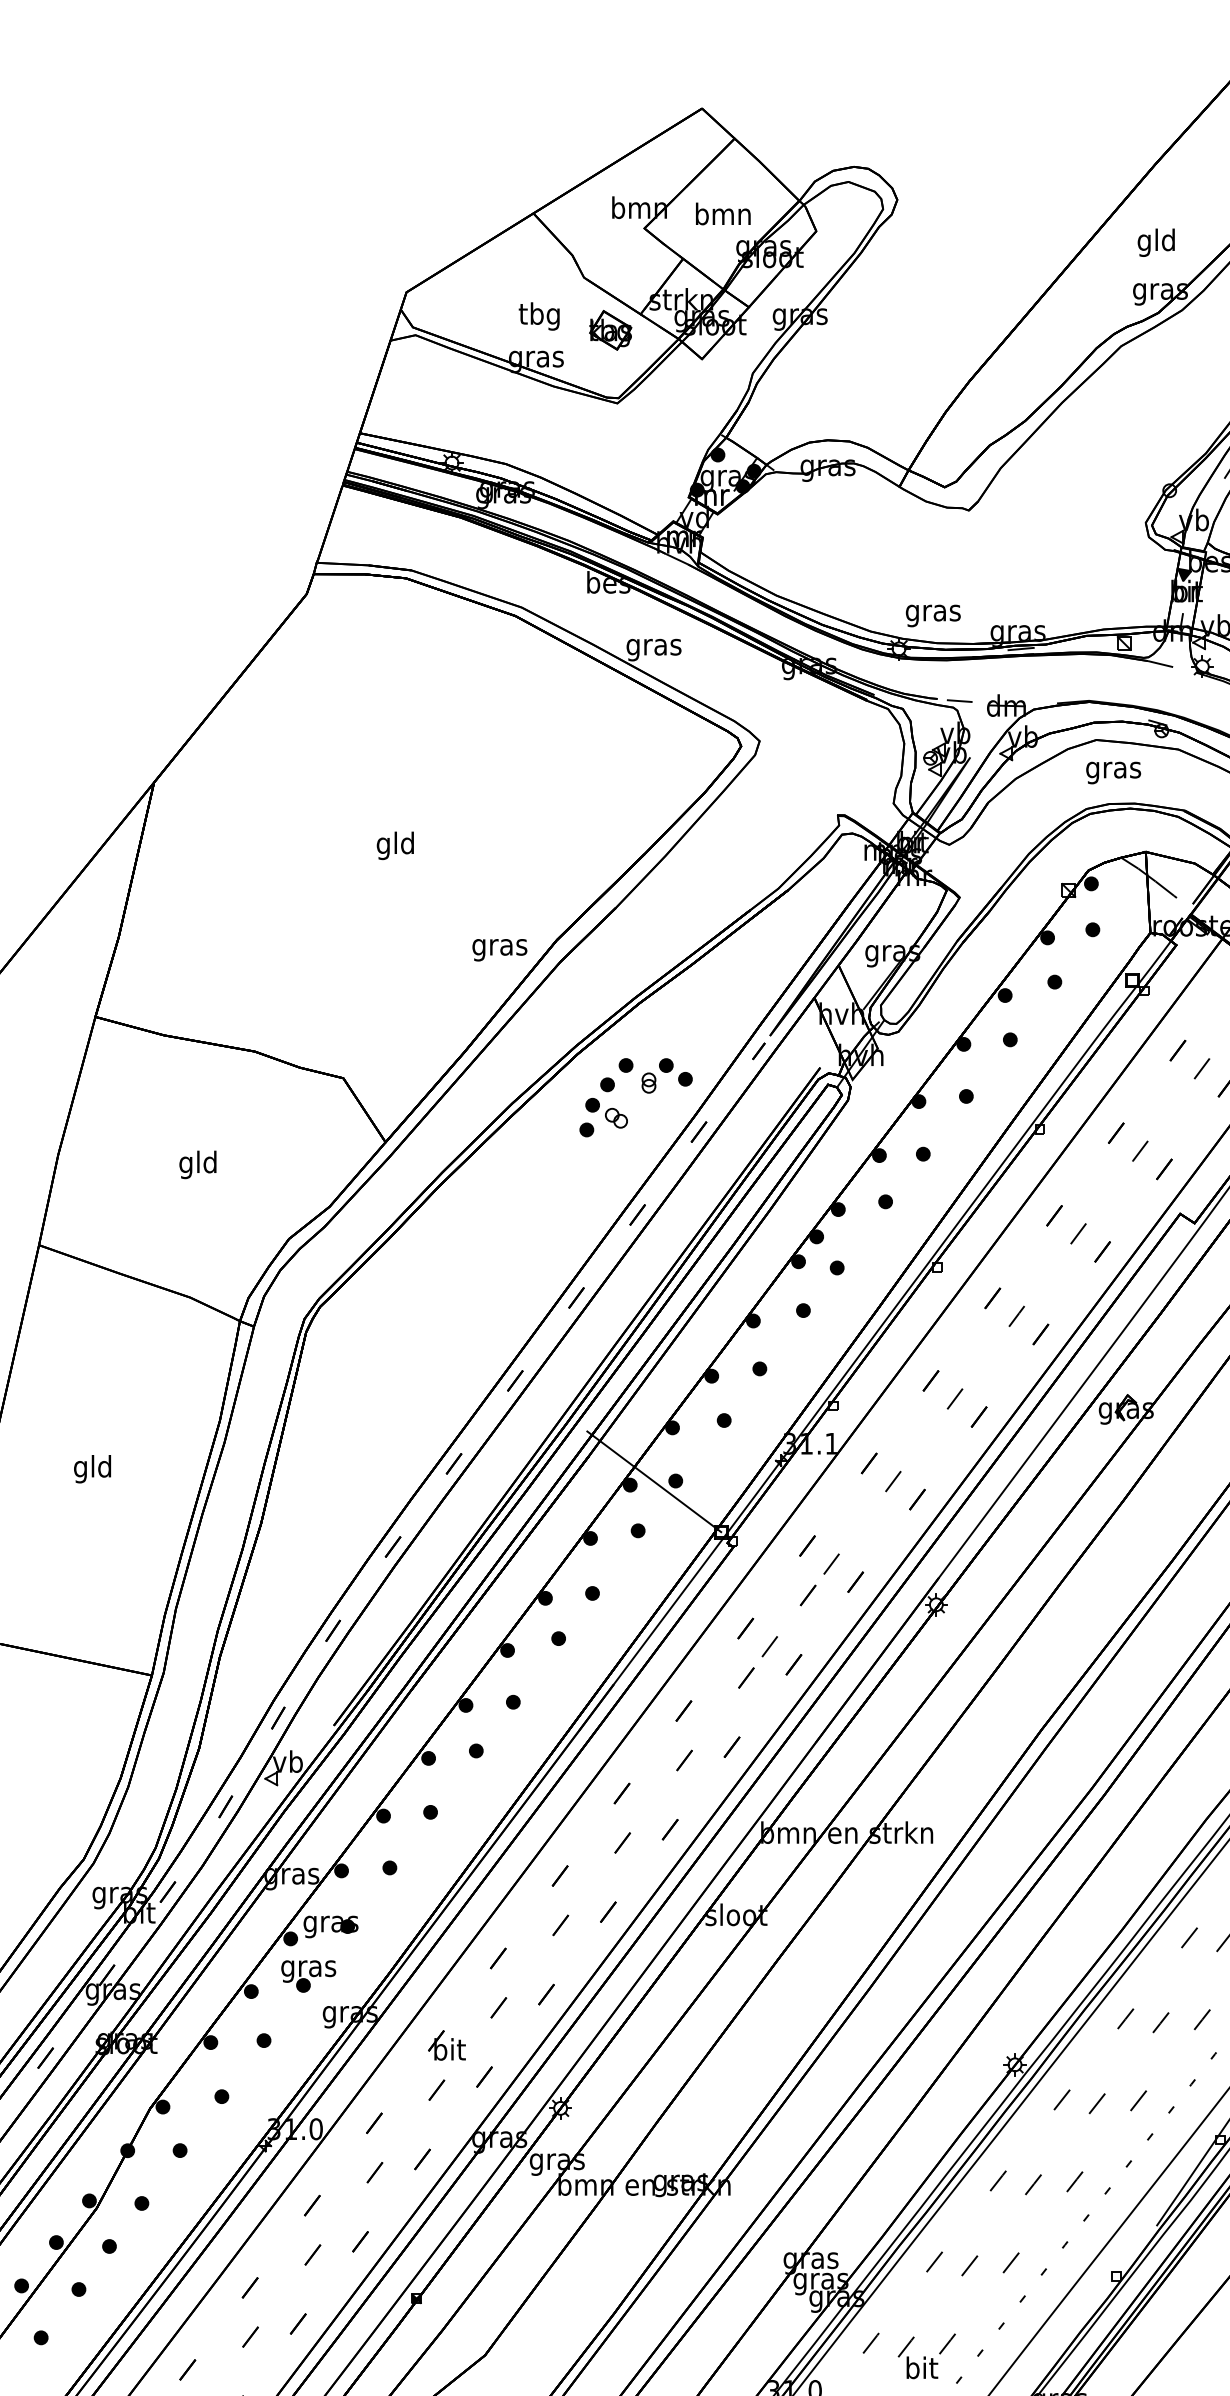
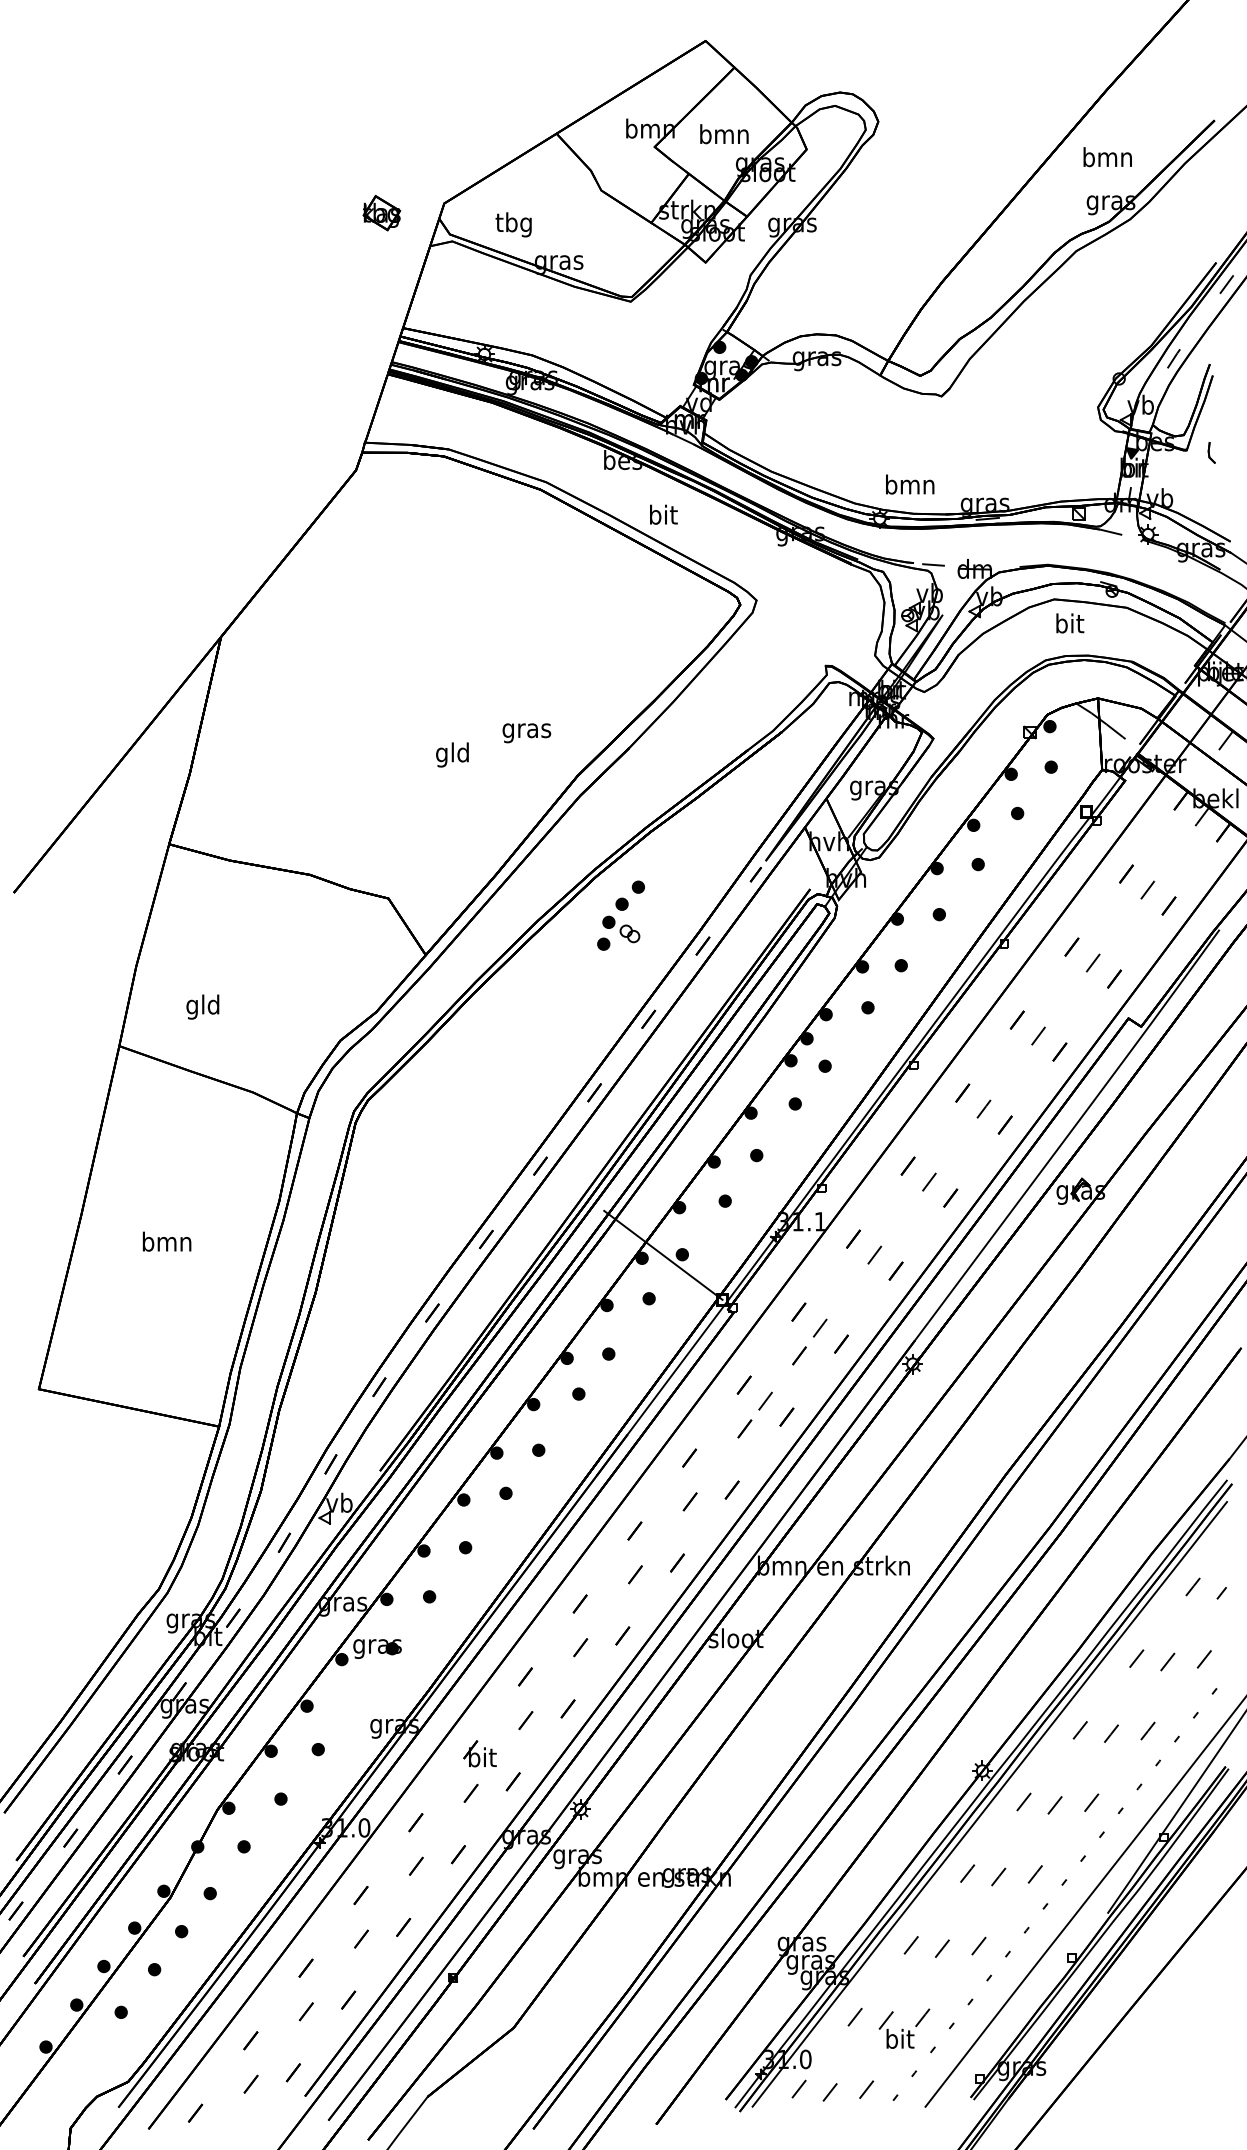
text: (1156, 242) -> (1107, 159), gld -> bmn
text: (539, 316) -> (513, 224), moved
part: (610, 329) -> (381, 212), moved
text: (933, 612) -> (910, 486), gras -> bmn
text: (654, 646) -> (663, 516), gras -> bit
text: (1113, 769) -> (1069, 625), gras -> bit
text: (395, 845) -> (452, 754), moved
text: (499, 950) -> (526, 733), moved
part: (666, 1075) -> (674, 896), removed
text: (197, 1164) -> (202, 1006), moved
text: (92, 1468) -> (166, 1243), gld -> bmn
part: (308, 1976) -> (357, 1692), removed

